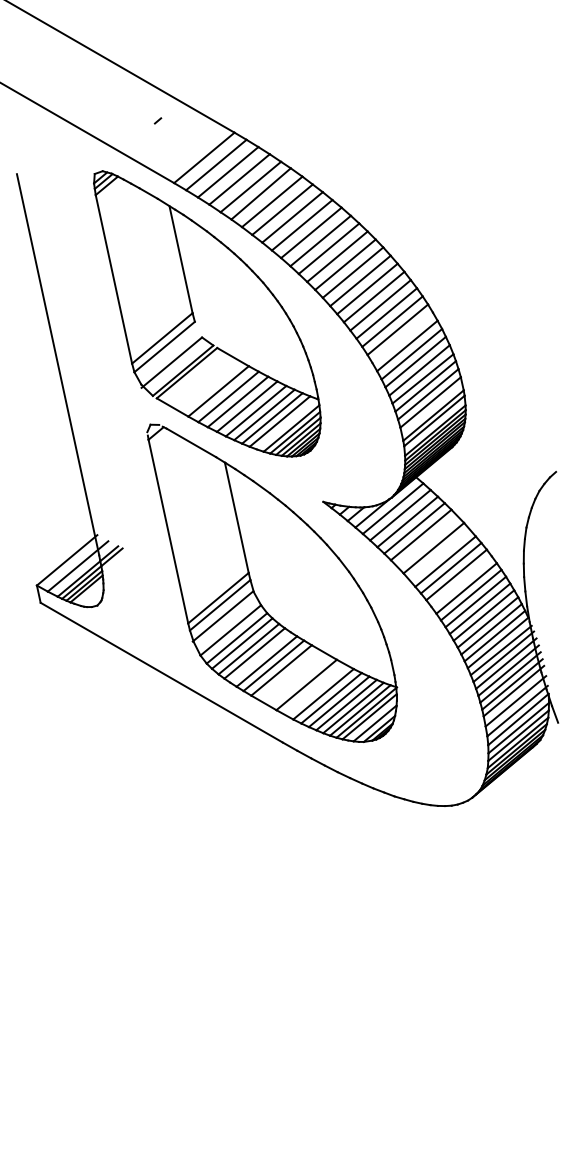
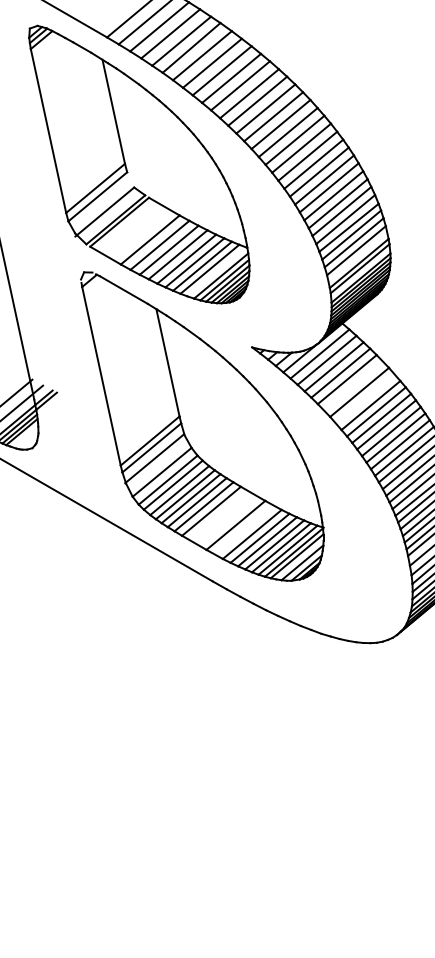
line: (402, 337) -> (329, 187), added
line: (461, 581) -> (386, 424), added
line: (260, 657) -> (191, 498), added

